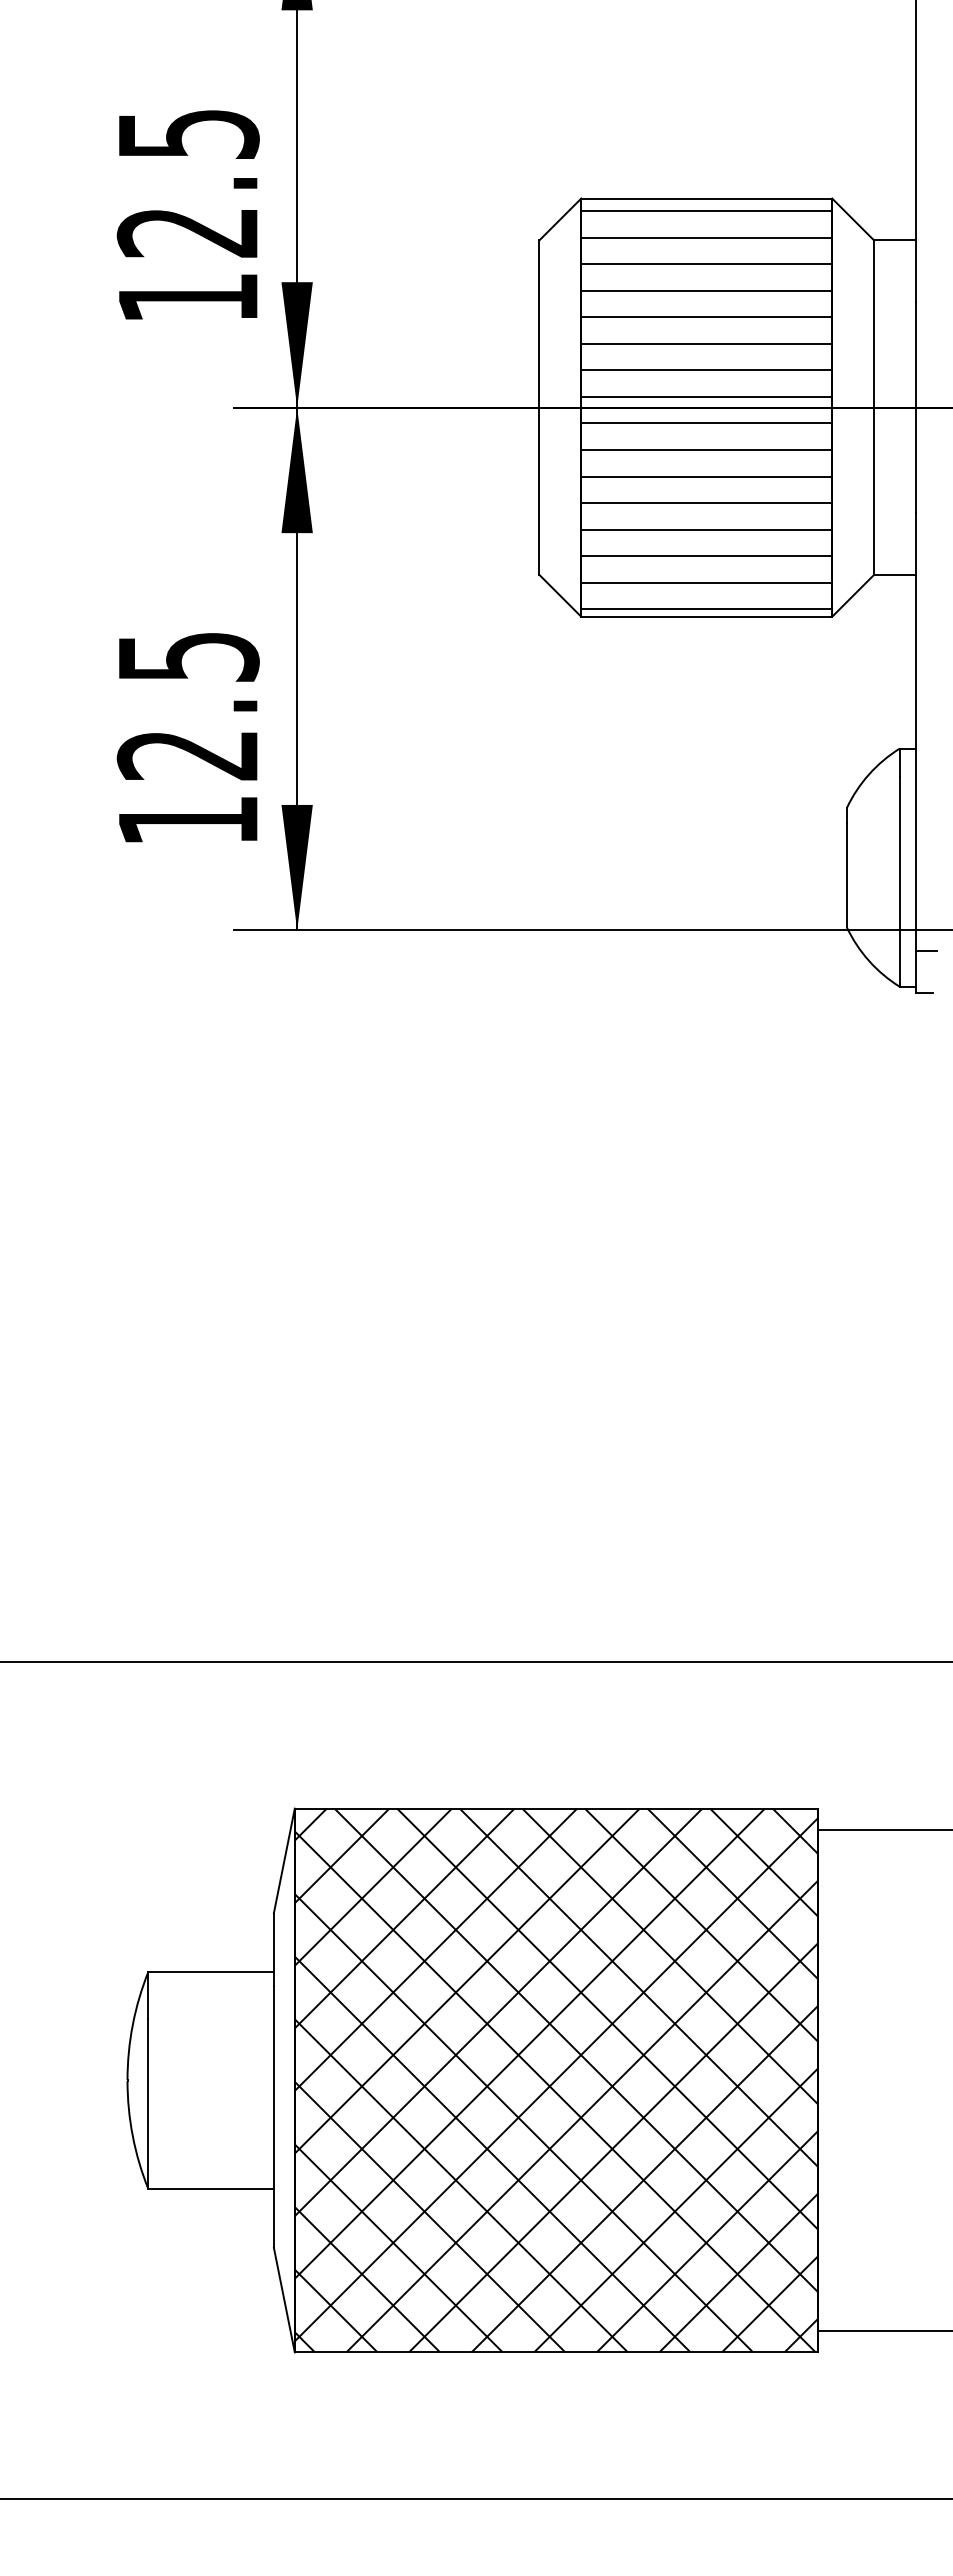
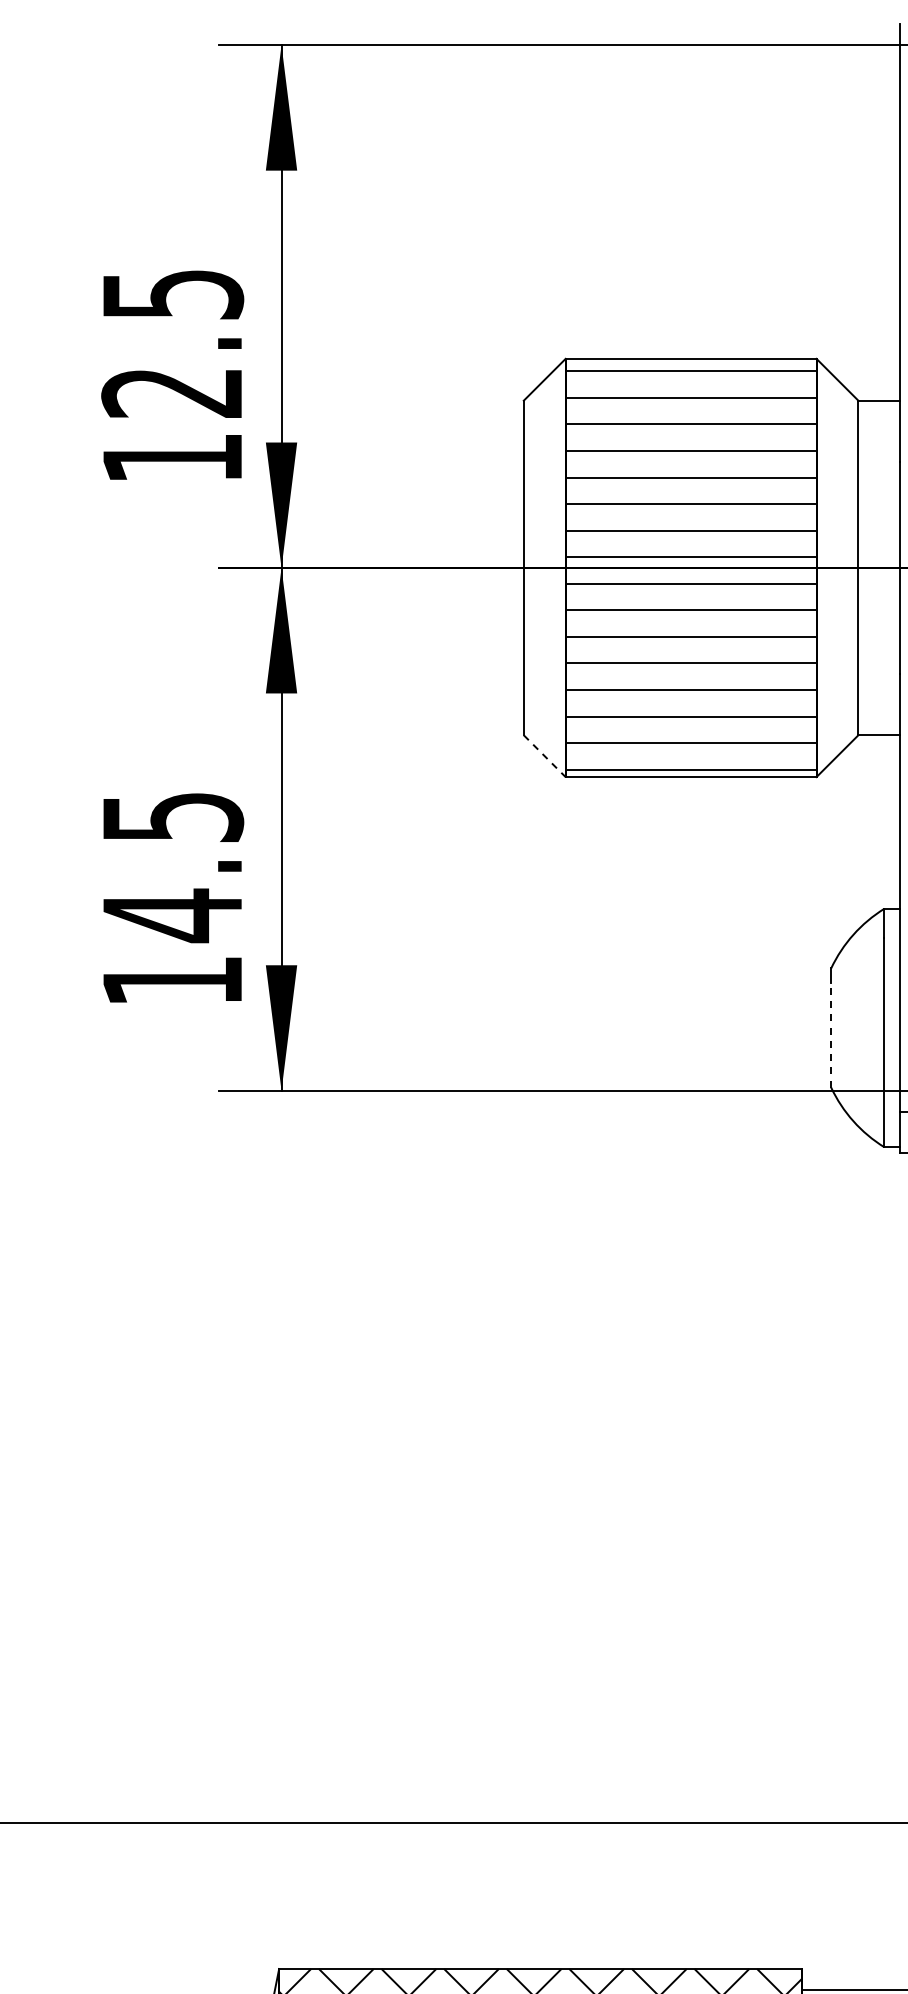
line: (560, 595) -> (544, 755), solid -> dashed
text: (186, 755) -> (170, 915), 12.5 -> 14.5
line: (846, 874) -> (830, 1034), solid -> dashed

